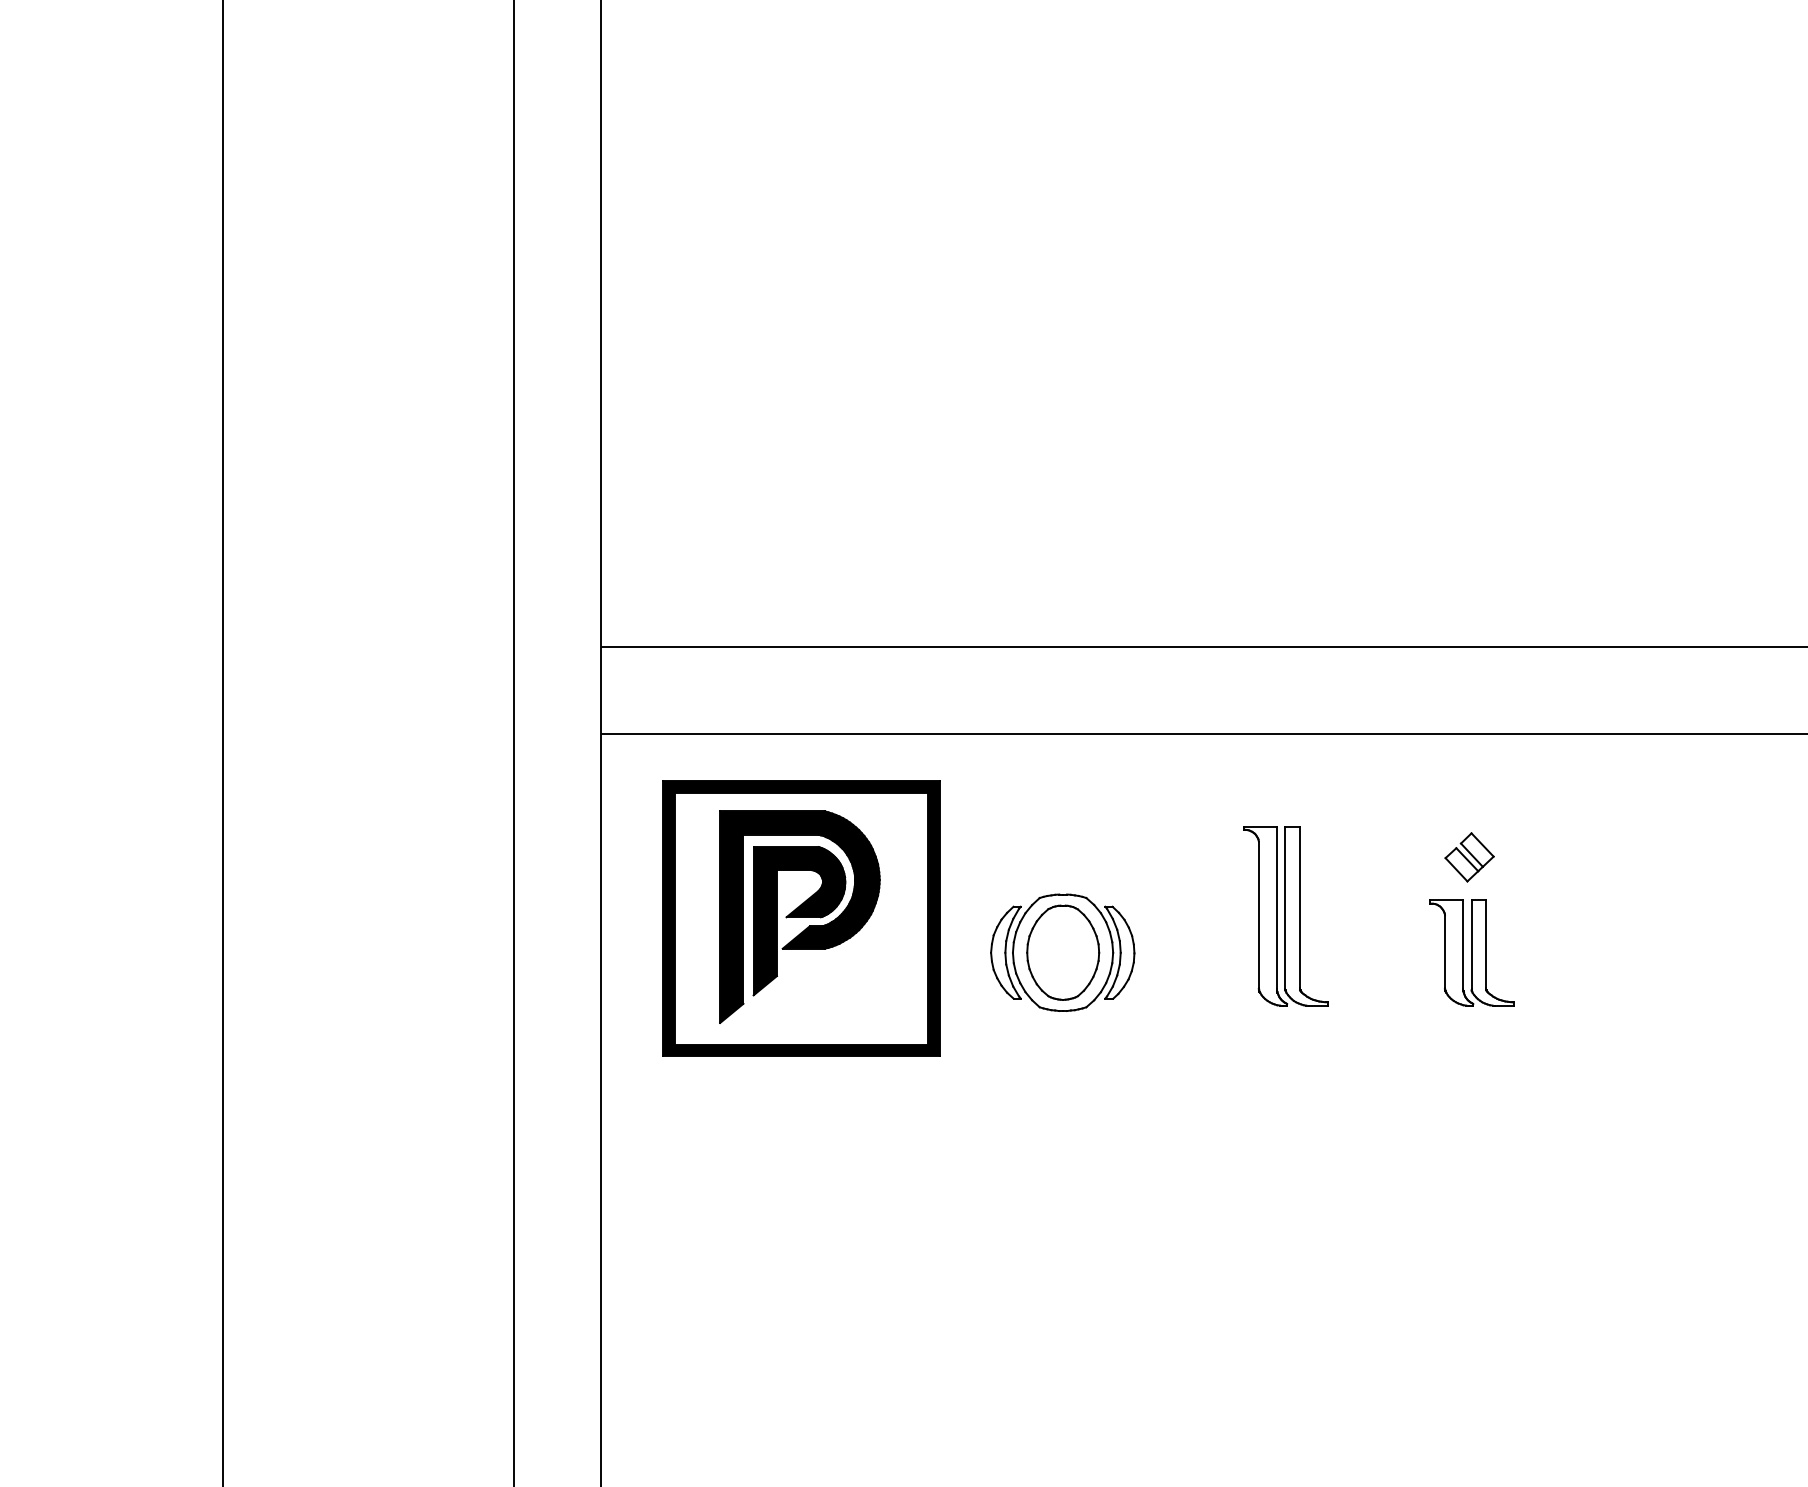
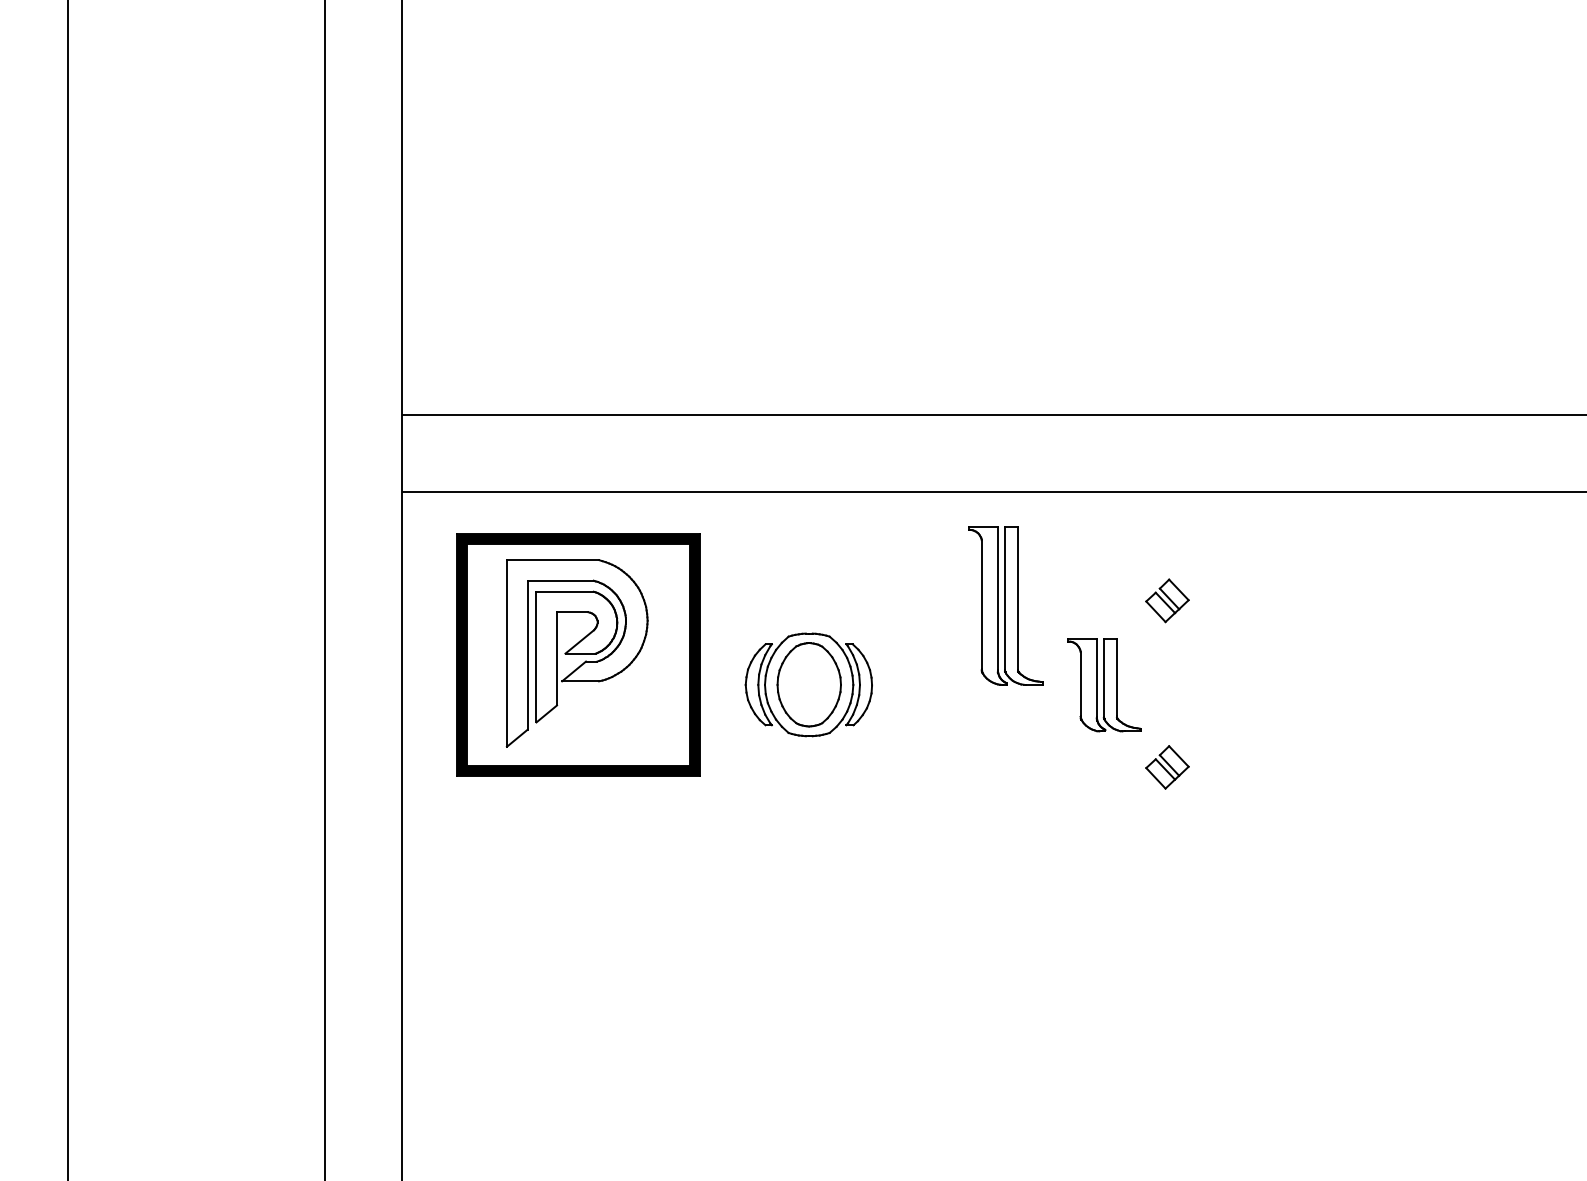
part: (1285, 916) -> (1005, 606), moved
fill: (799, 917) -> (576, 653), removed
fill: (799, 921) -> (576, 657), removed
part: (1471, 952) -> (1103, 684), moved
part: (1469, 1046) -> (1167, 767), added

